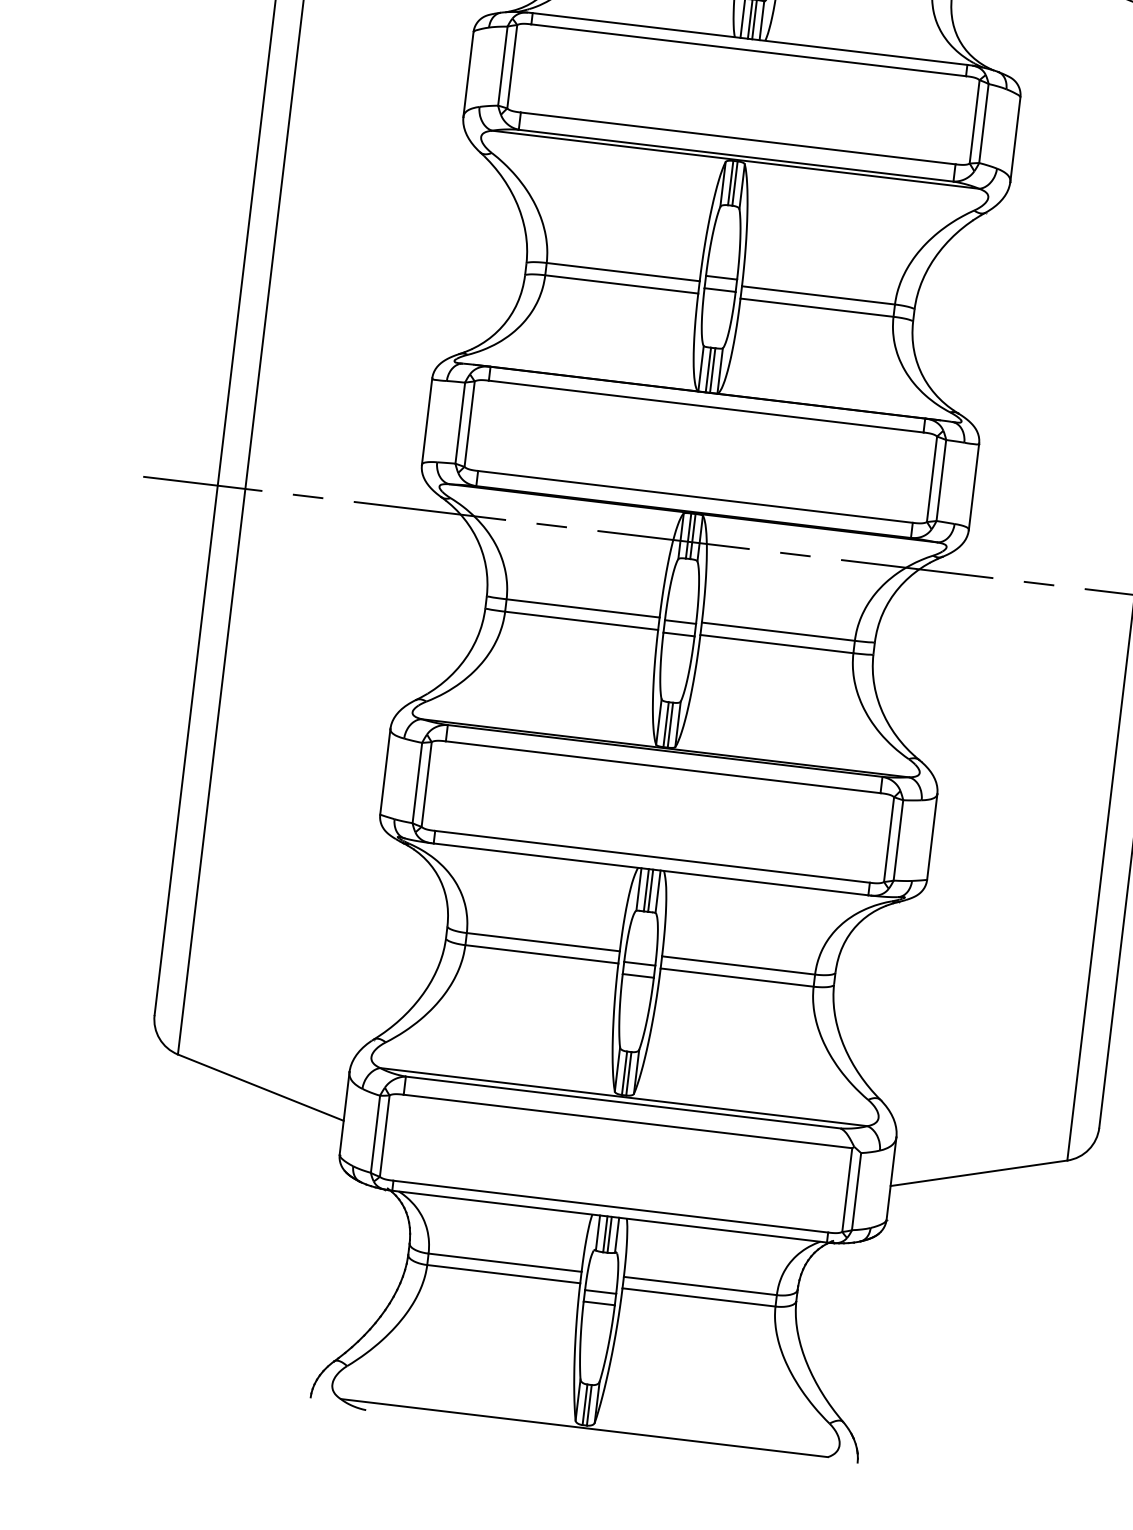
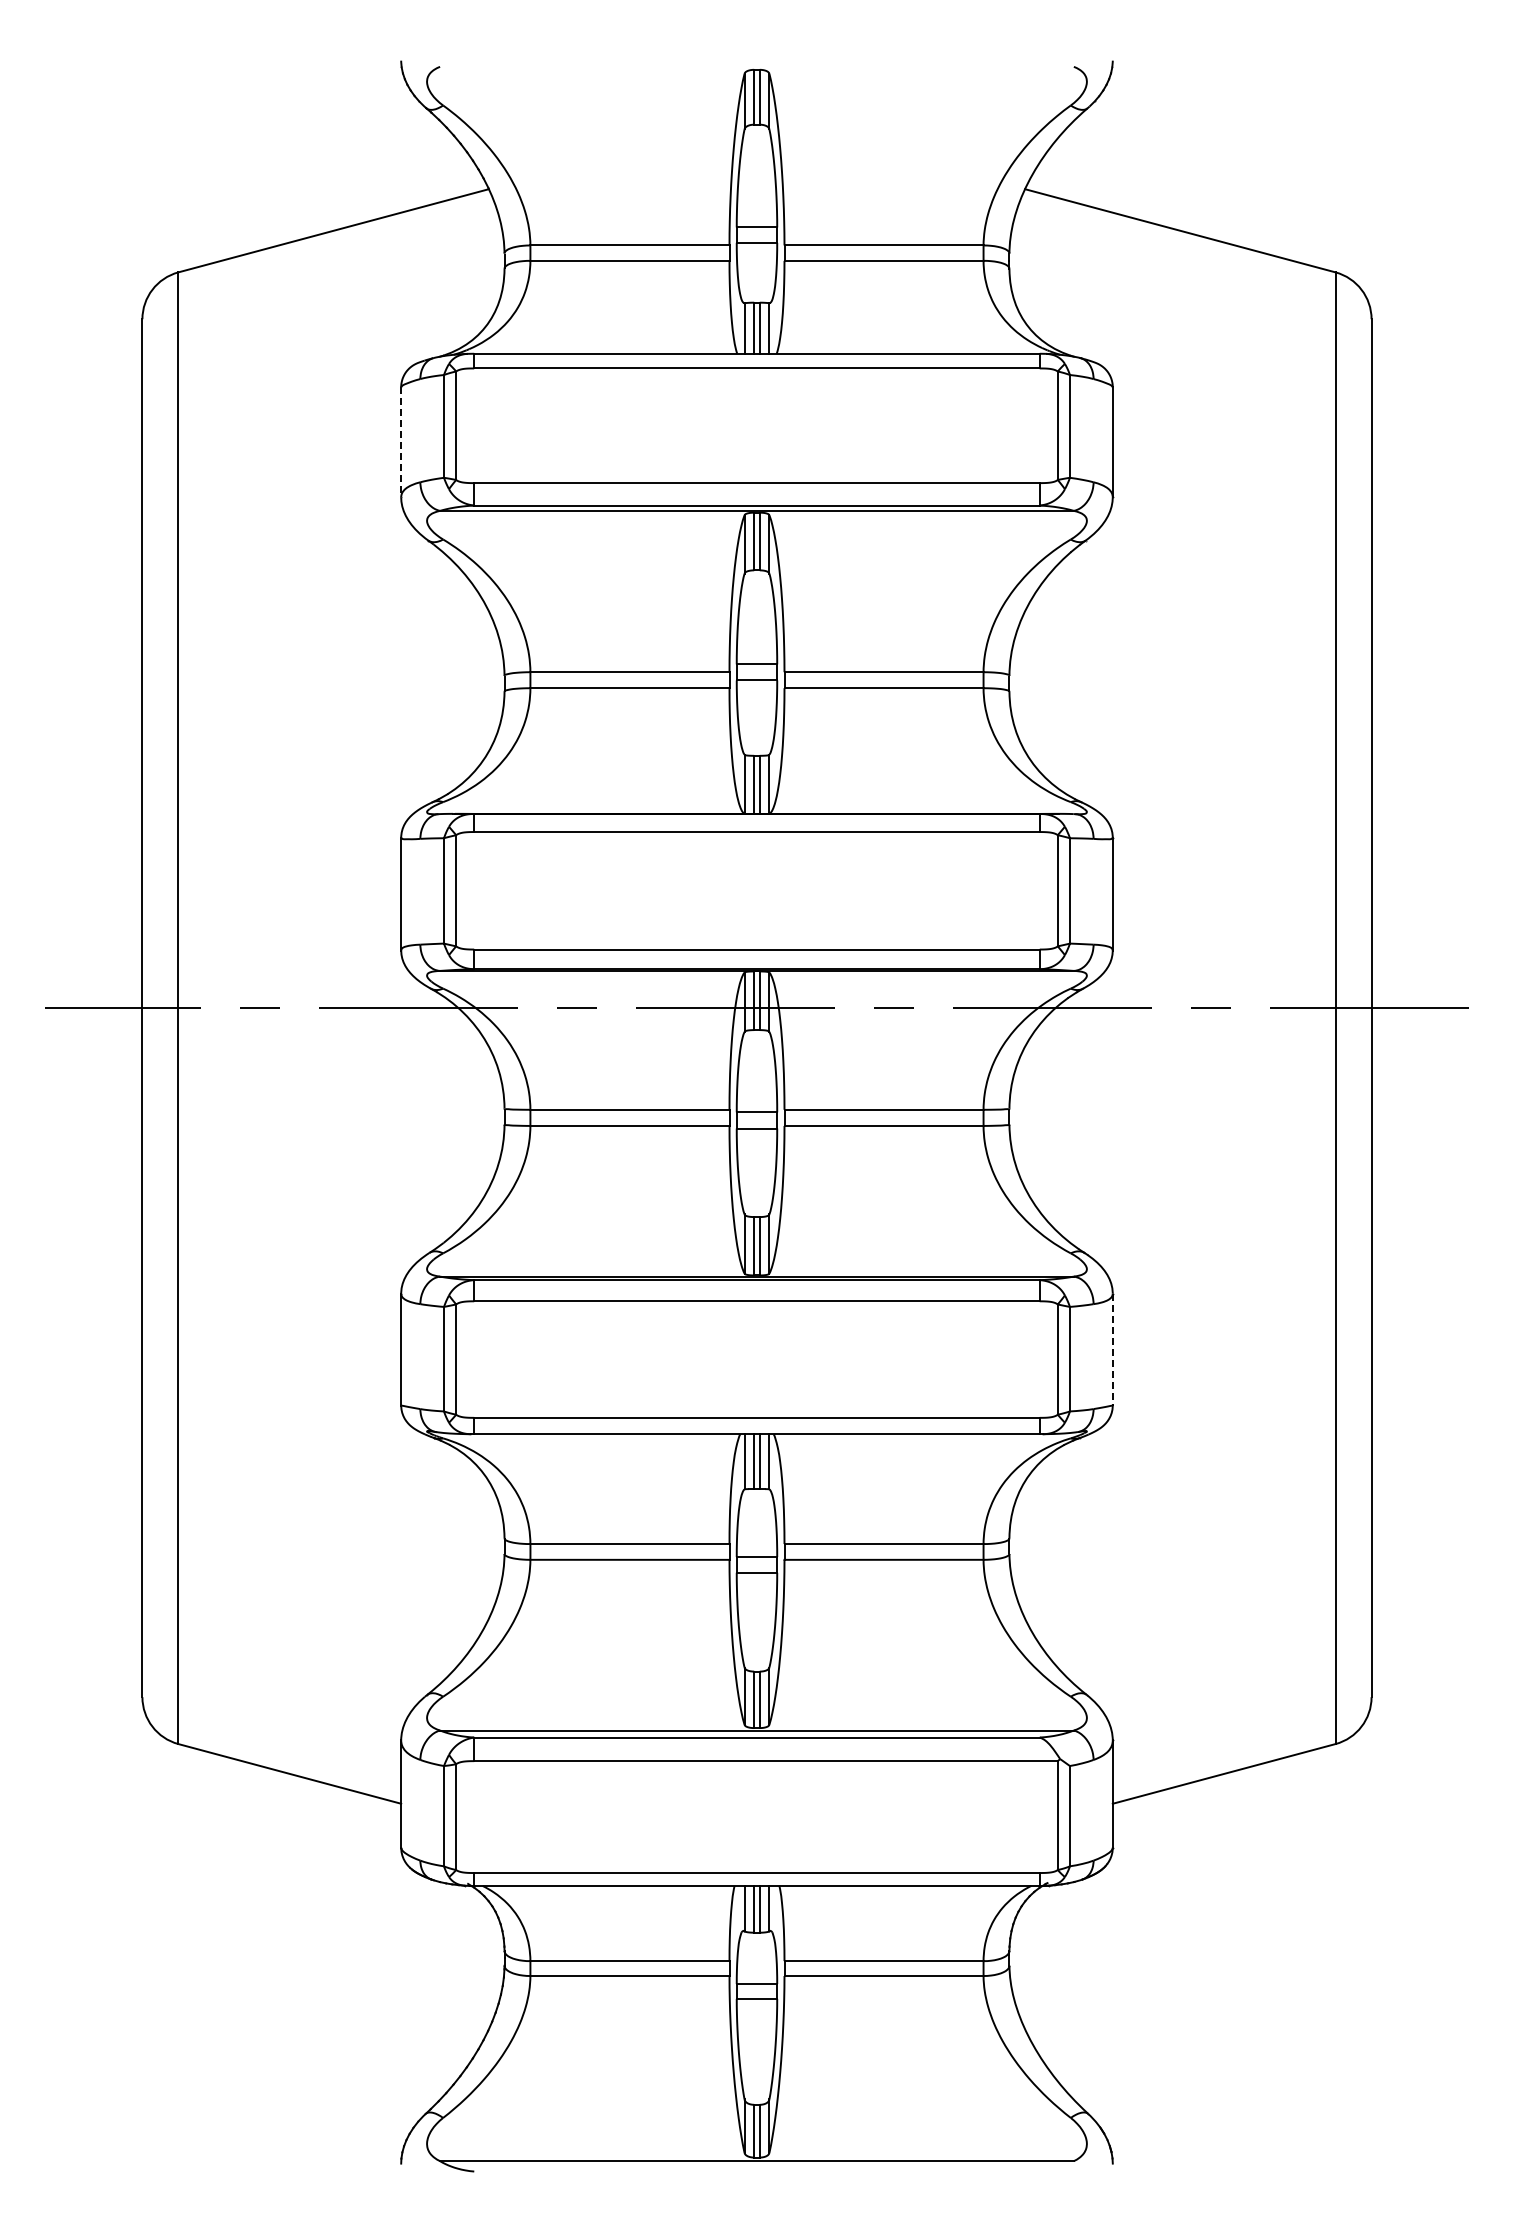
line: (468, 74) -> (401, 442), solid -> dashed
line: (932, 836) -> (1112, 1349), solid -> dashed

